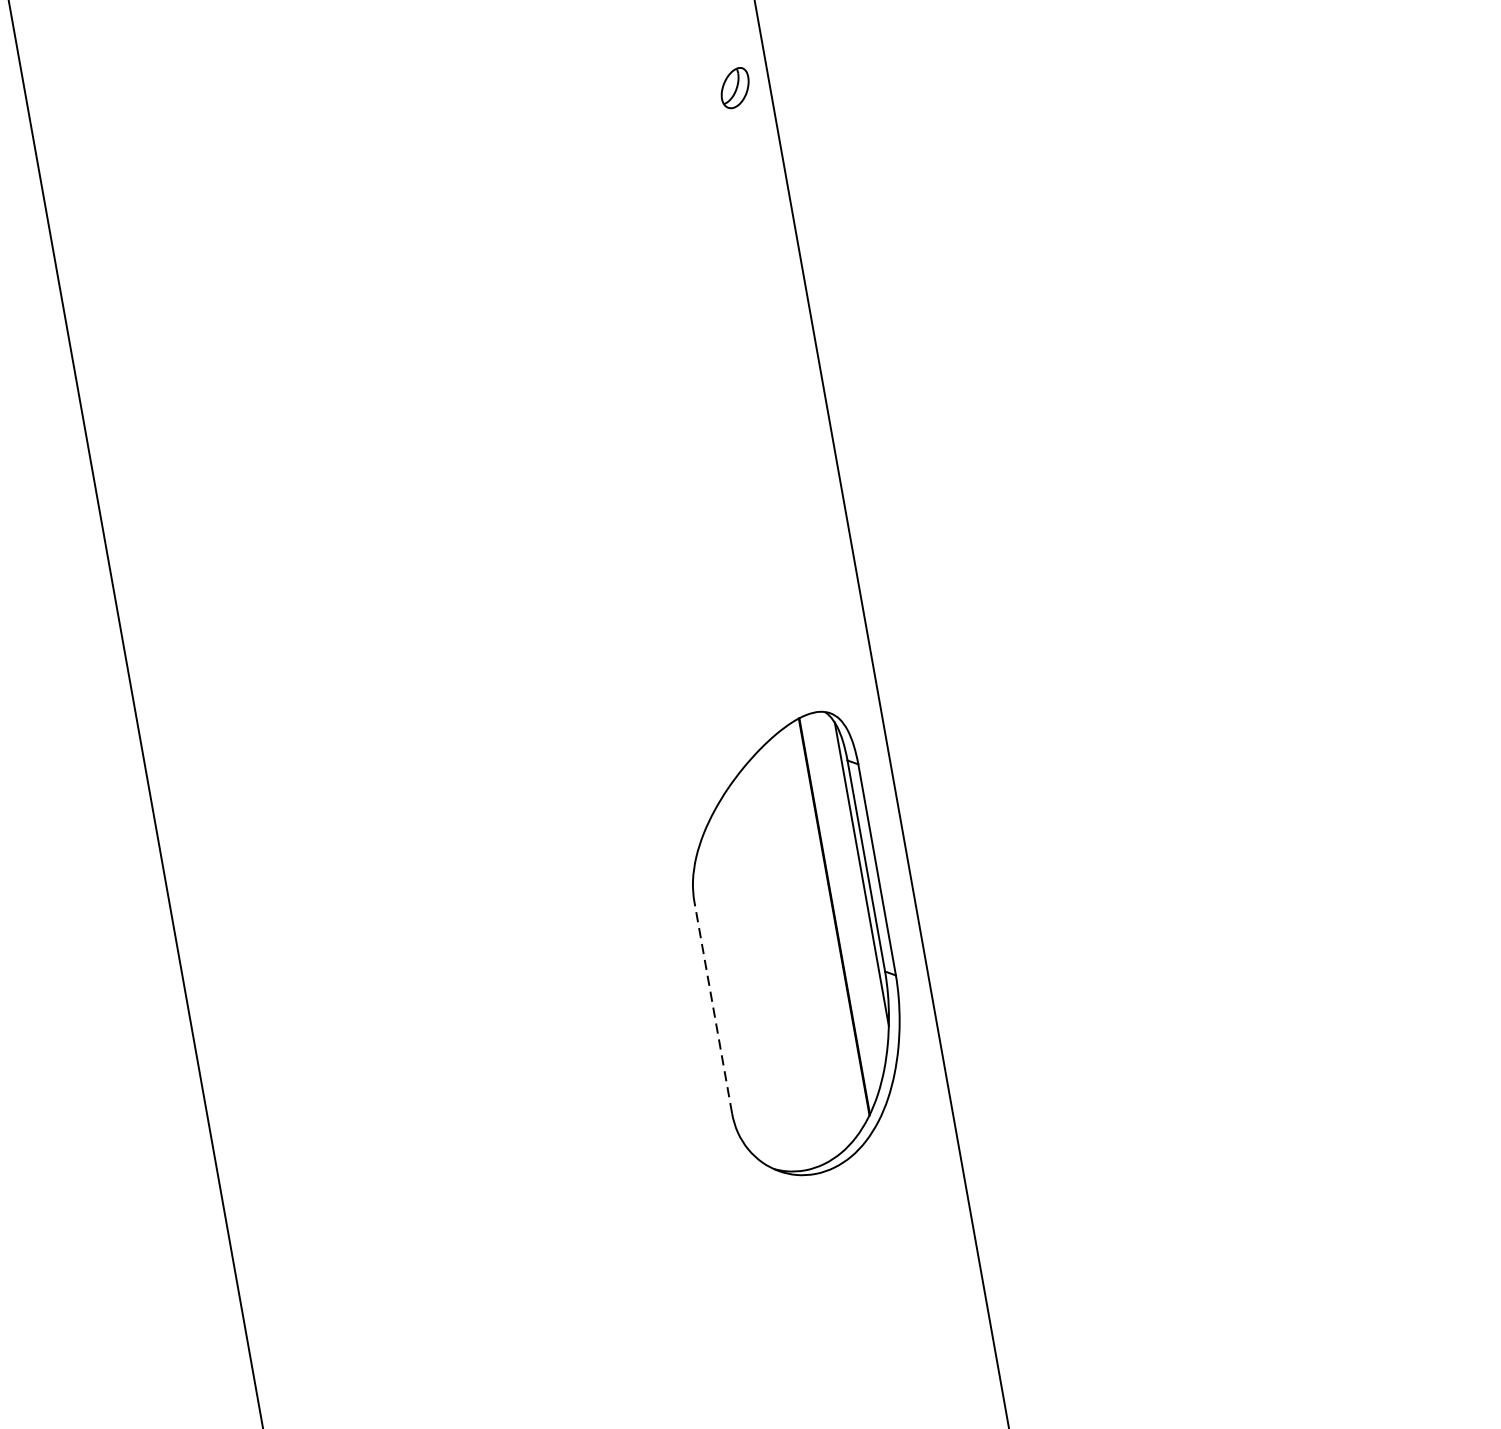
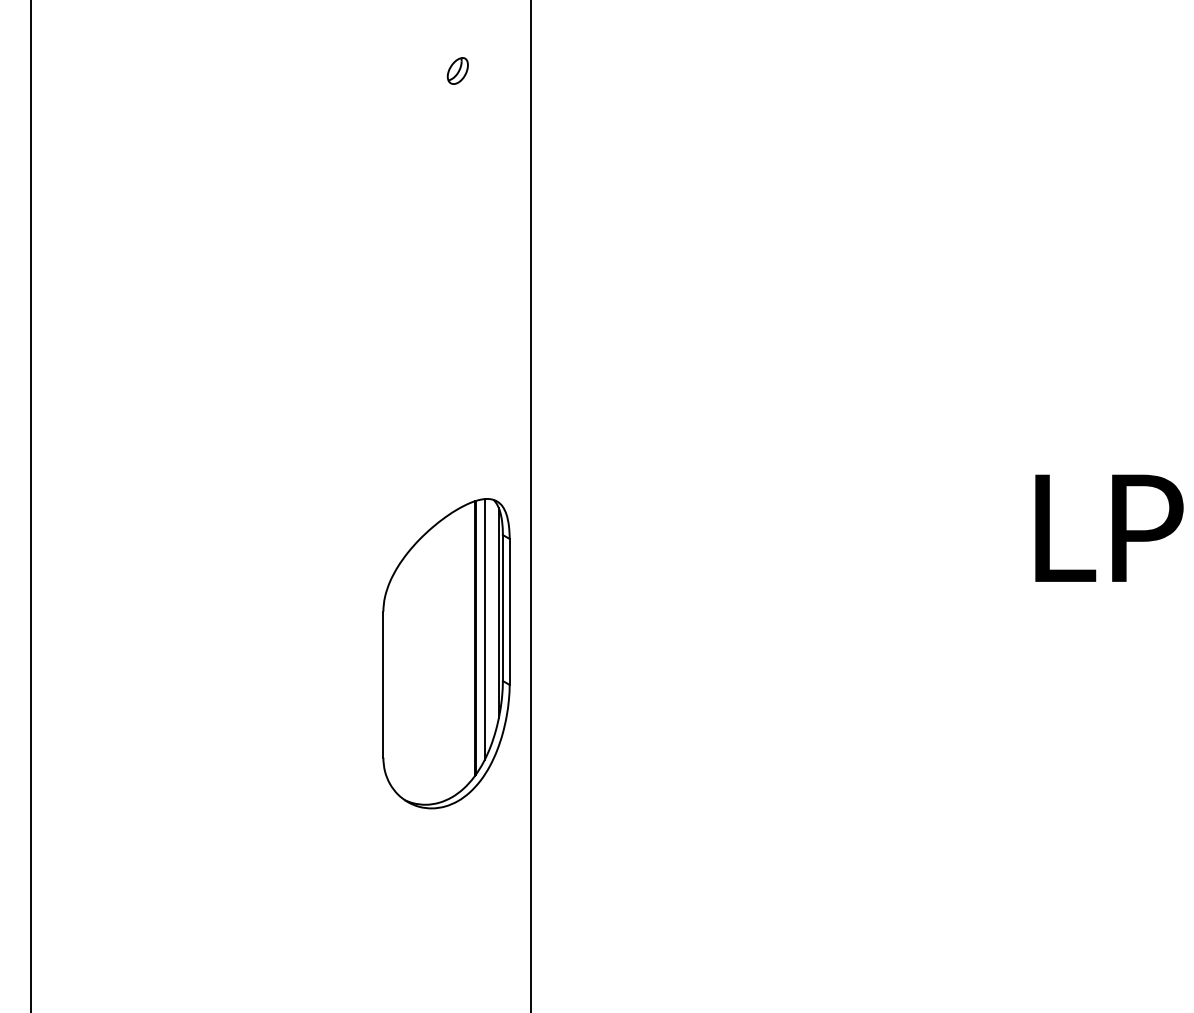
part: (734, 87) -> (457, 70), moved
line: (845, 901) -> (484, 629), added
line: (713, 1007) -> (383, 684), dashed -> solid

